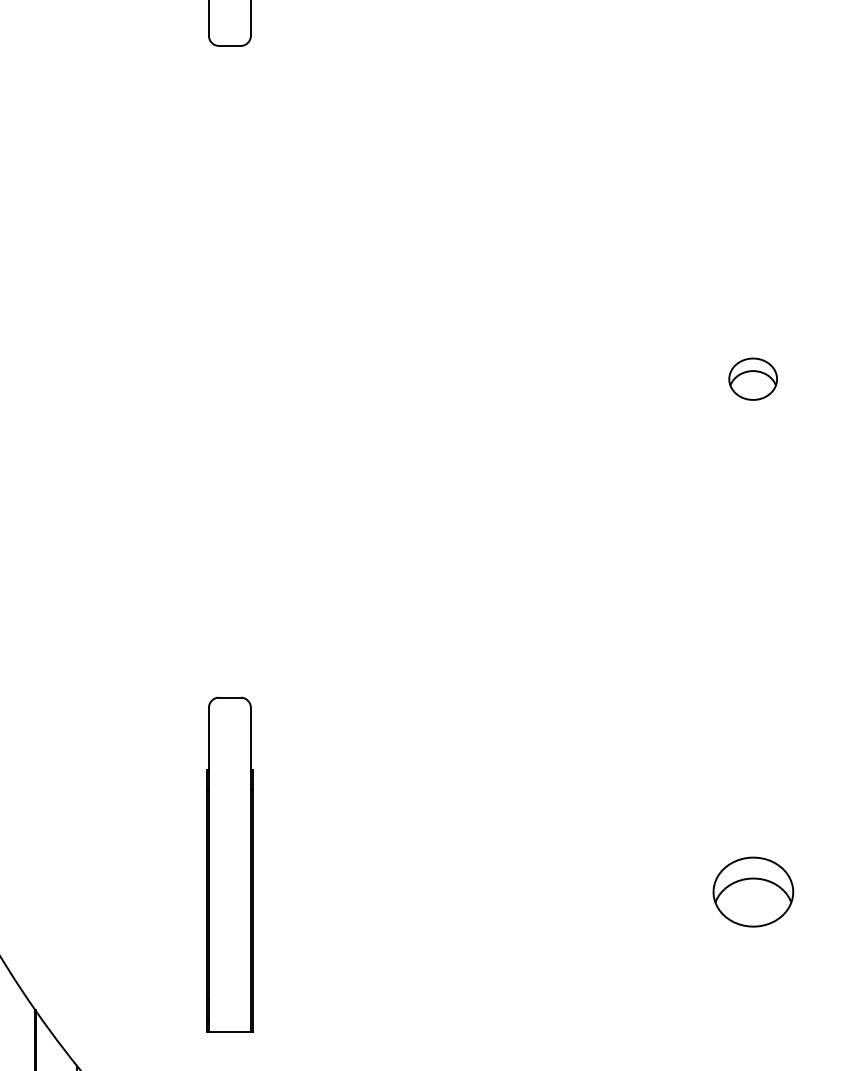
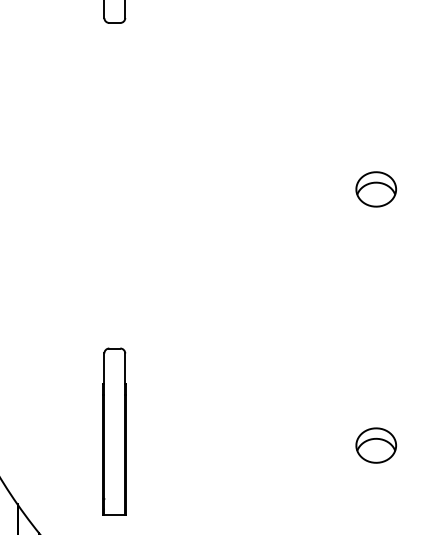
part: (751, 379) -> (375, 189), size x1.67

